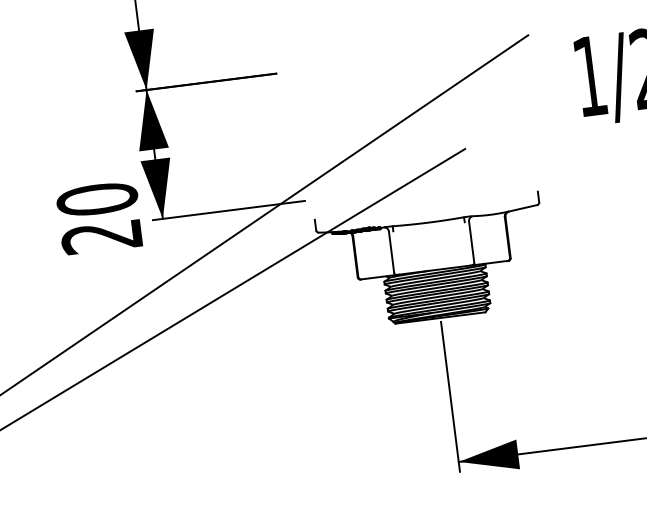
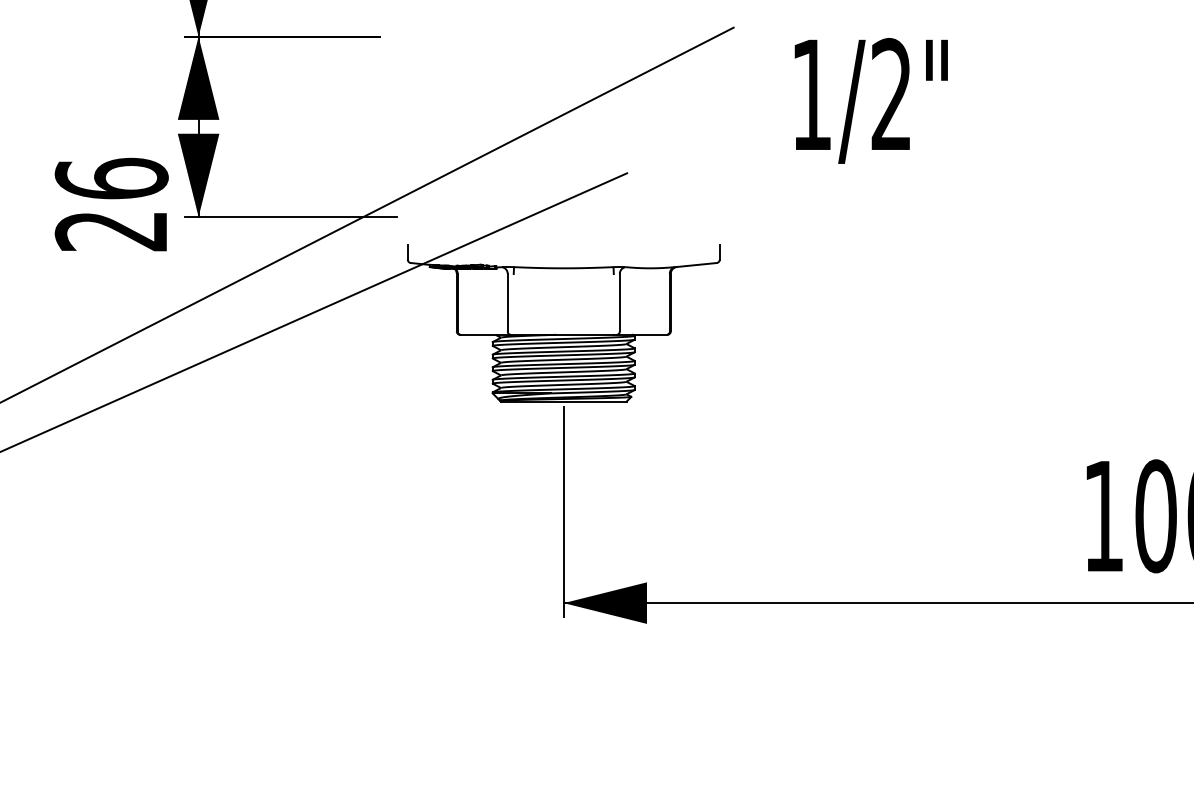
text: (97, 199) -> (111, 178), 20 -> 26

